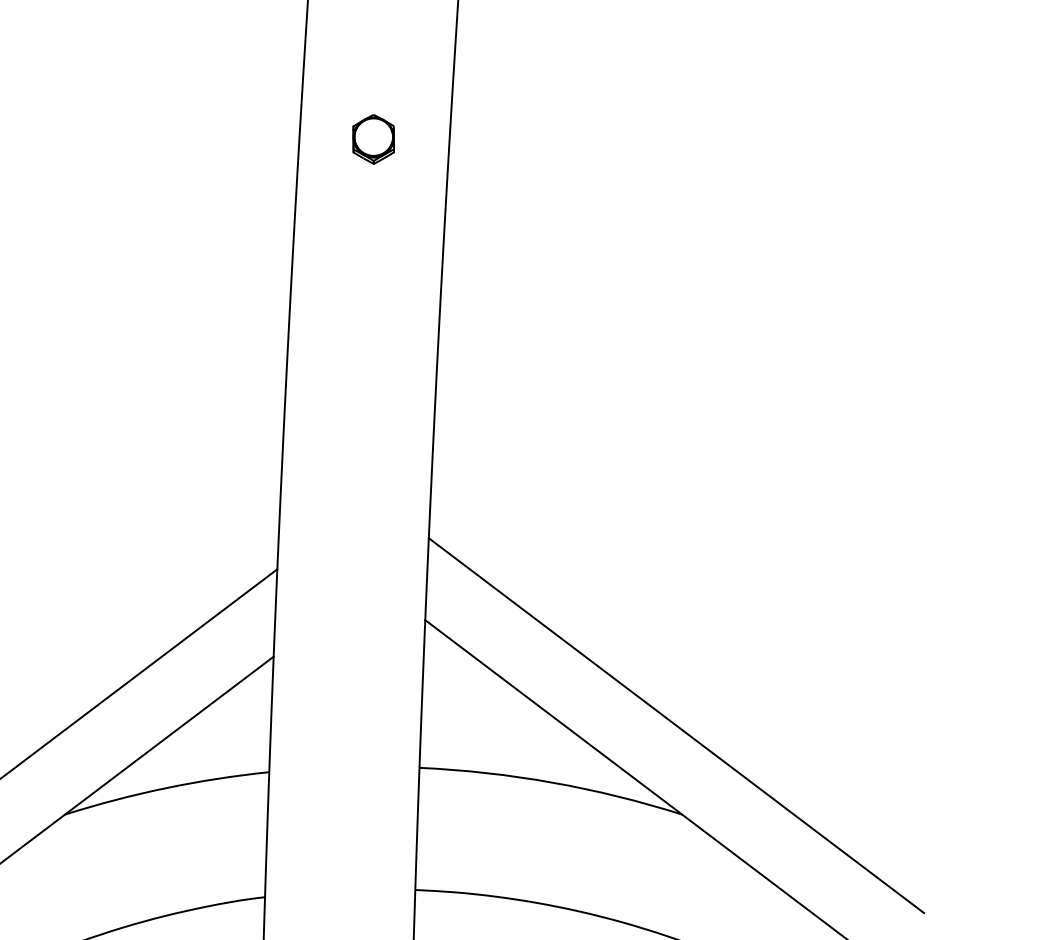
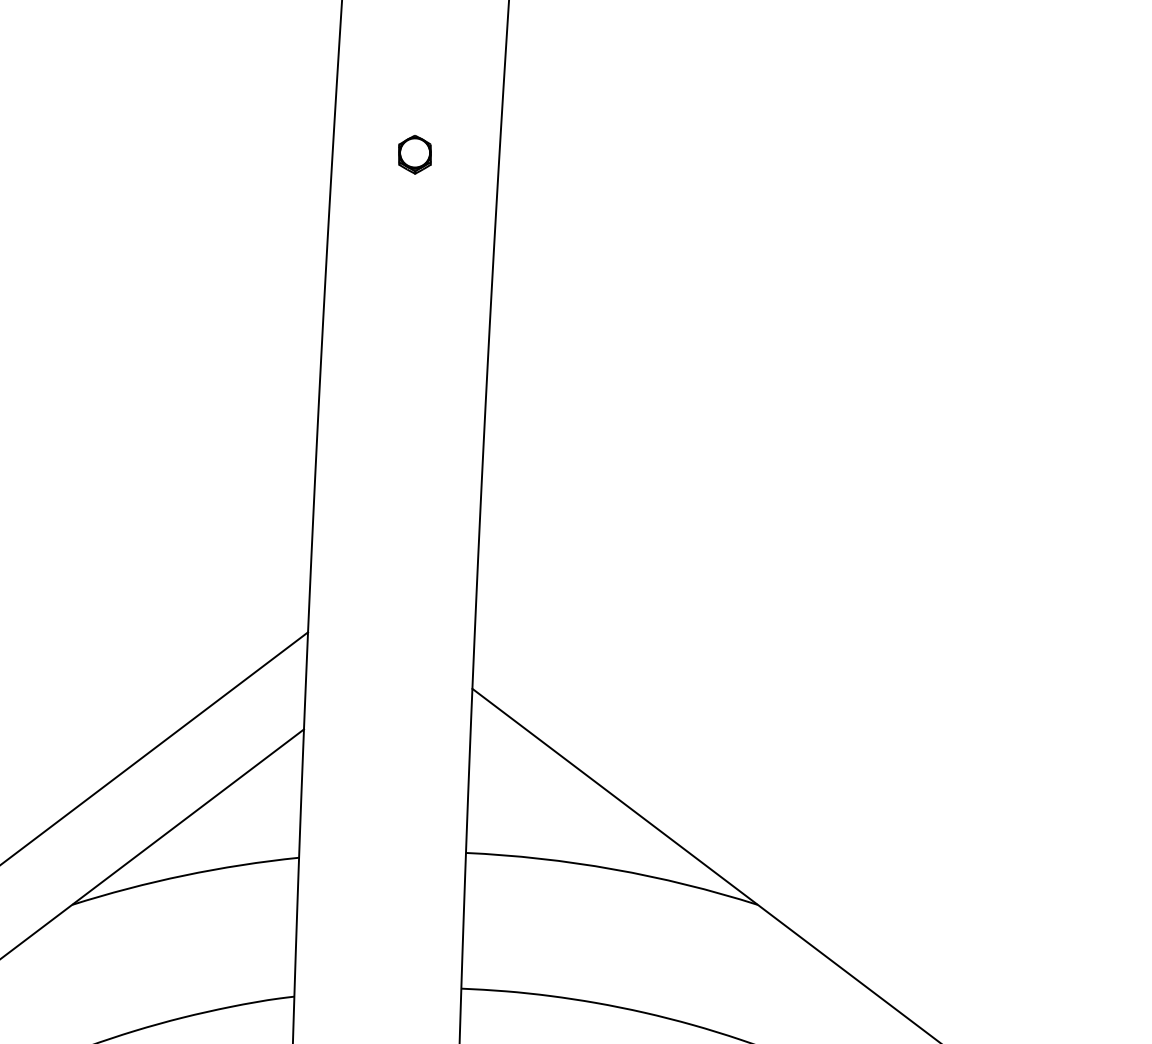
part: (373, 139) -> (414, 154), size x0.7
line: (676, 725) -> (751, 805), removed

